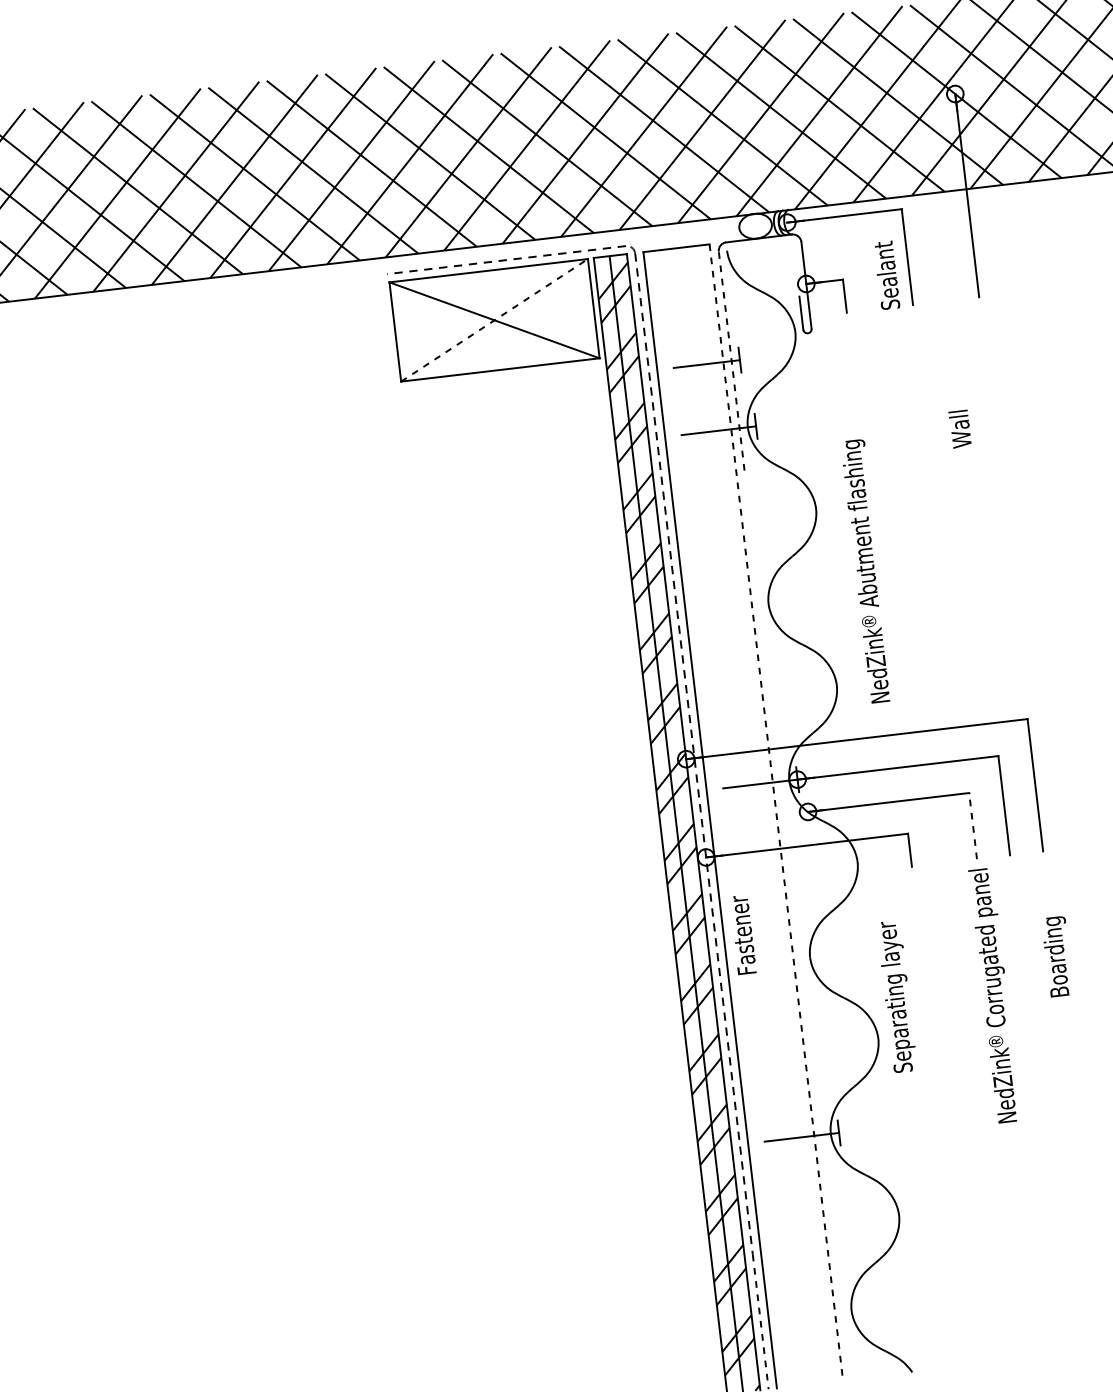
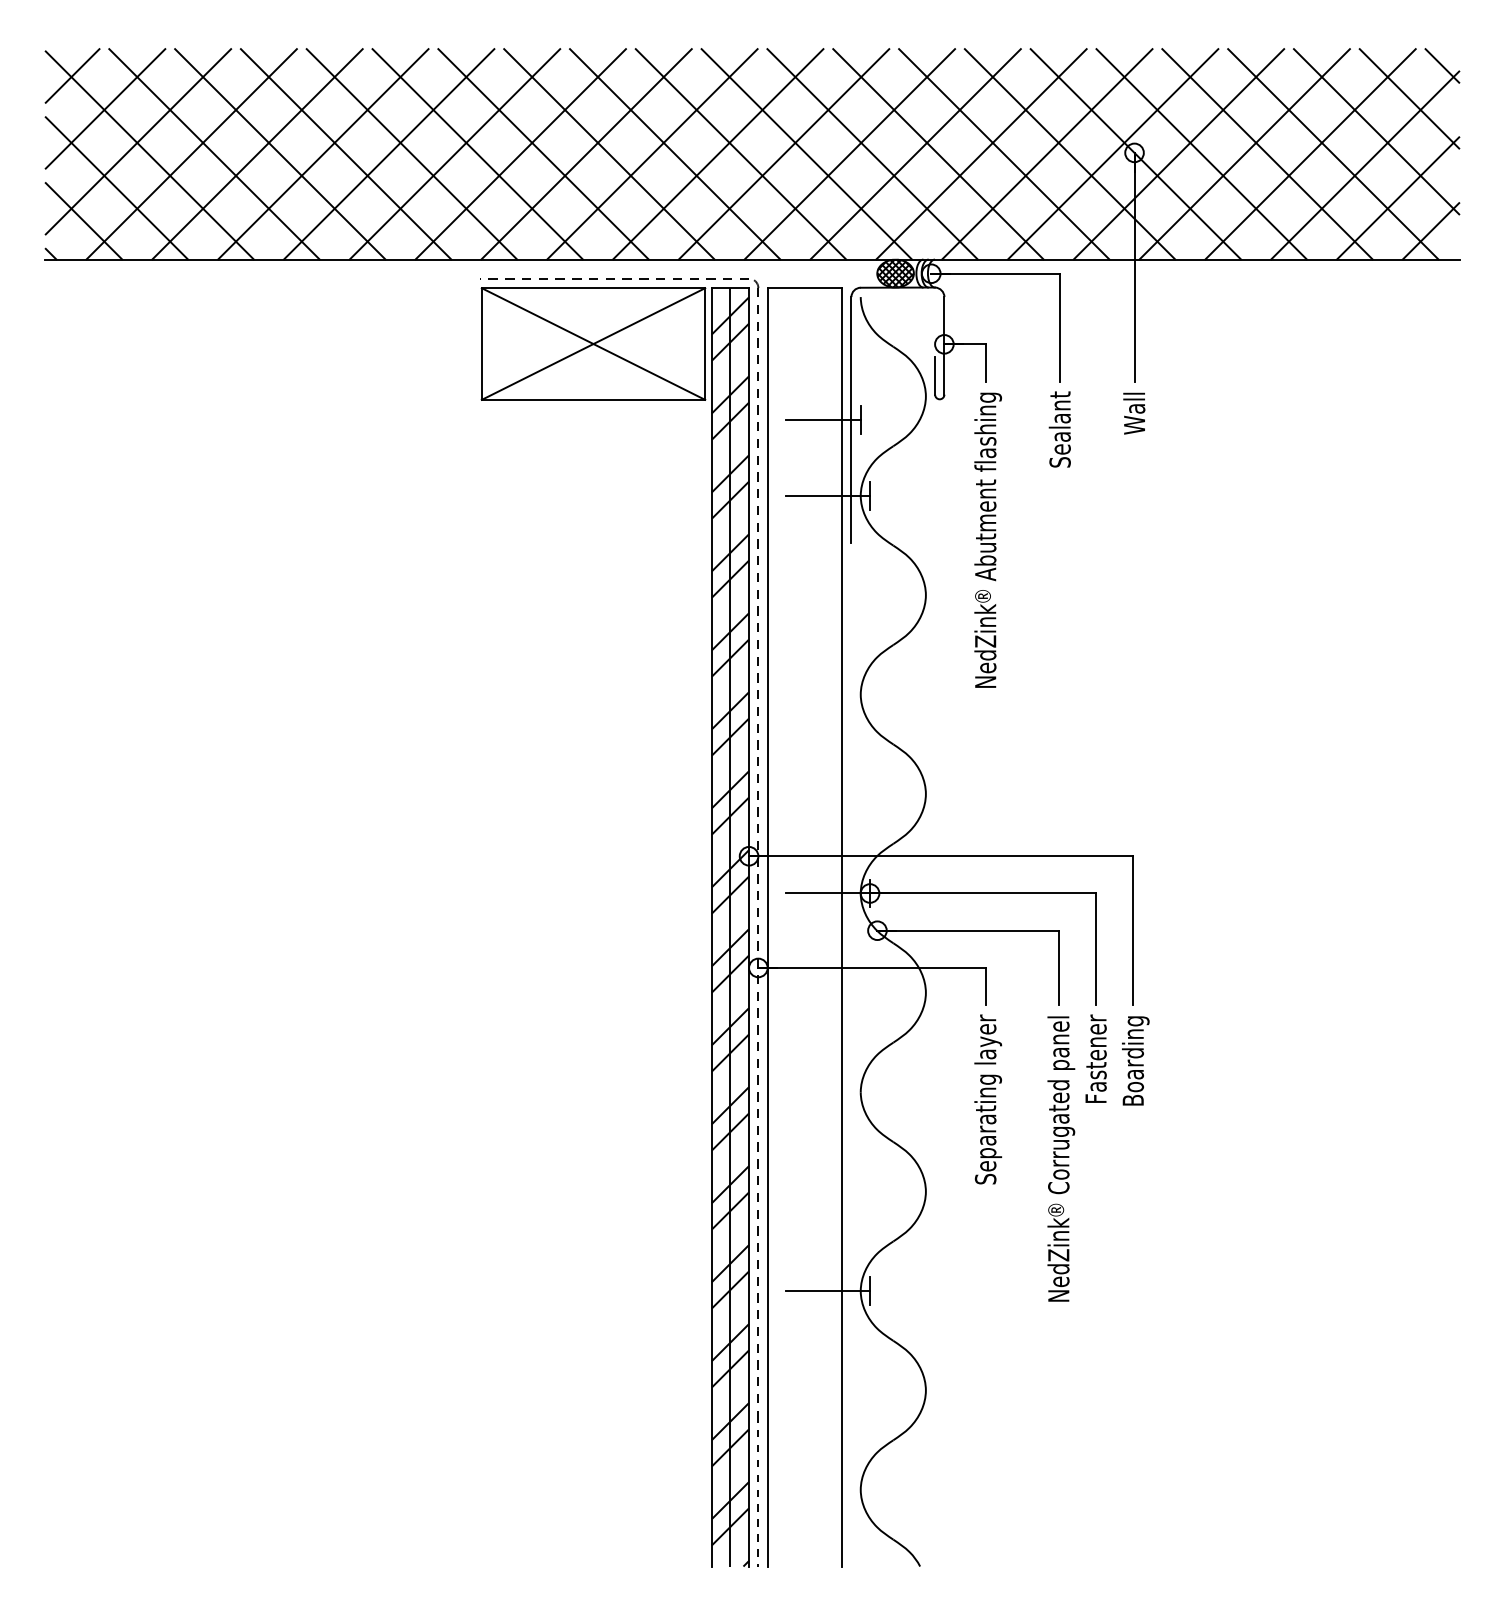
hatch: (755, 226) -> (895, 273), added
text: (886, 275) -> (1059, 429), moved
line: (494, 320) -> (593, 344), dashed -> solid
line: (731, 360) -> (851, 419), dashed -> solid
text: (960, 429) -> (1134, 413), moved
text: (867, 570) -> (987, 539), moved
line: (776, 812) -> (842, 927), dashed -> solid
line: (972, 825) -> (1058, 967), dashed -> solid
text: (742, 934) -> (1095, 1058), moved
text: (1057, 956) -> (1135, 1060), moved
text: (897, 996) -> (988, 1099), moved

